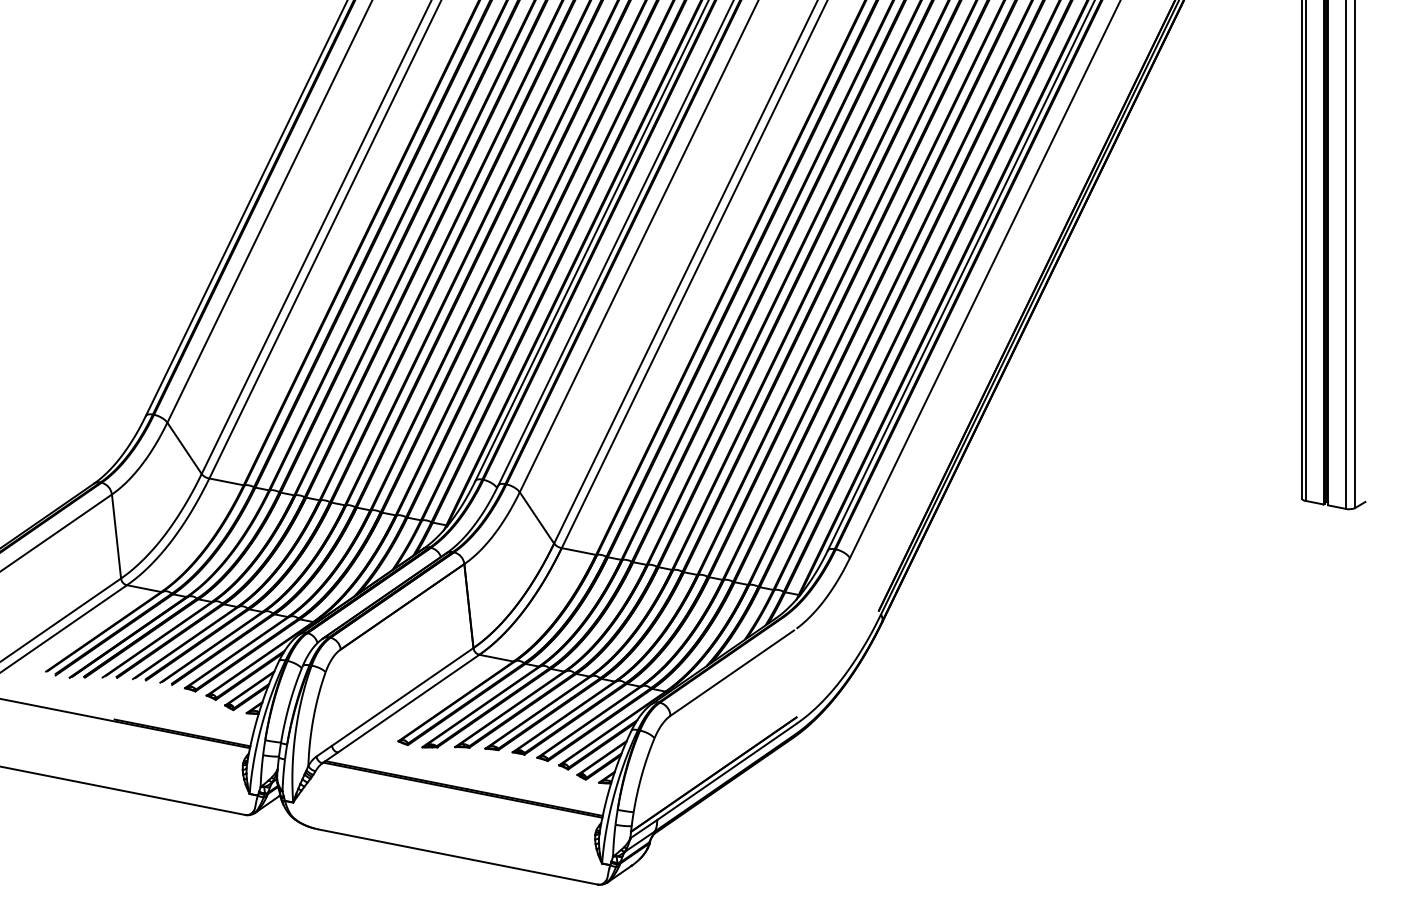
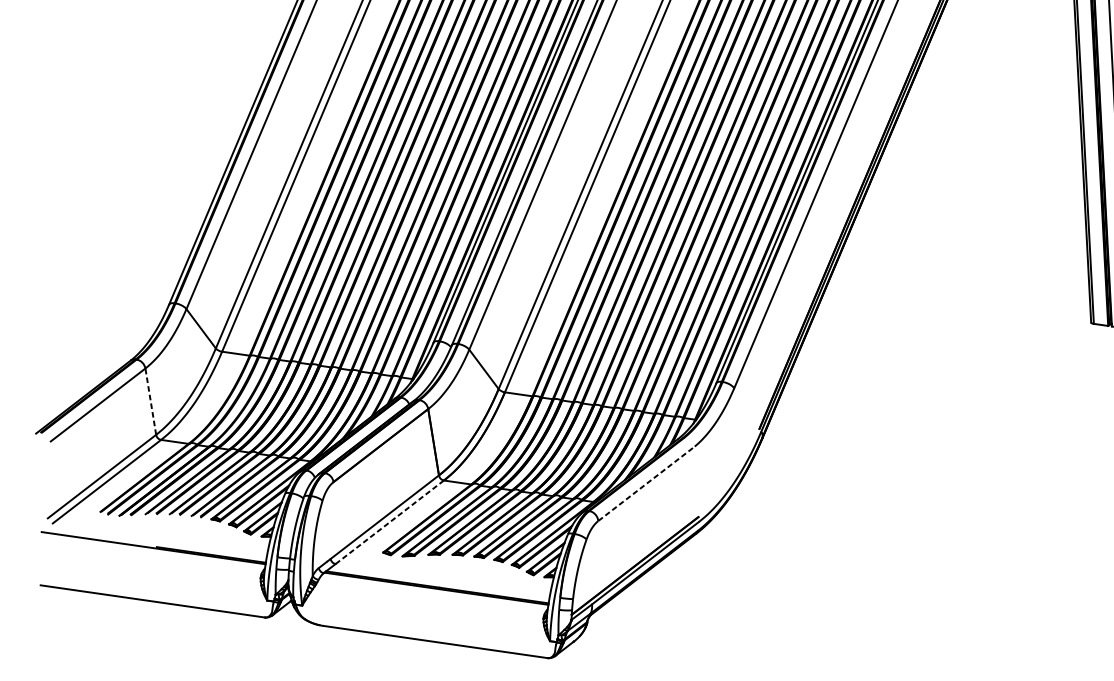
line: (116, 536) -> (150, 401), solid -> dashed
line: (731, 673) -> (644, 484), solid -> dashed
line: (408, 703) -> (389, 522), solid -> dashed

